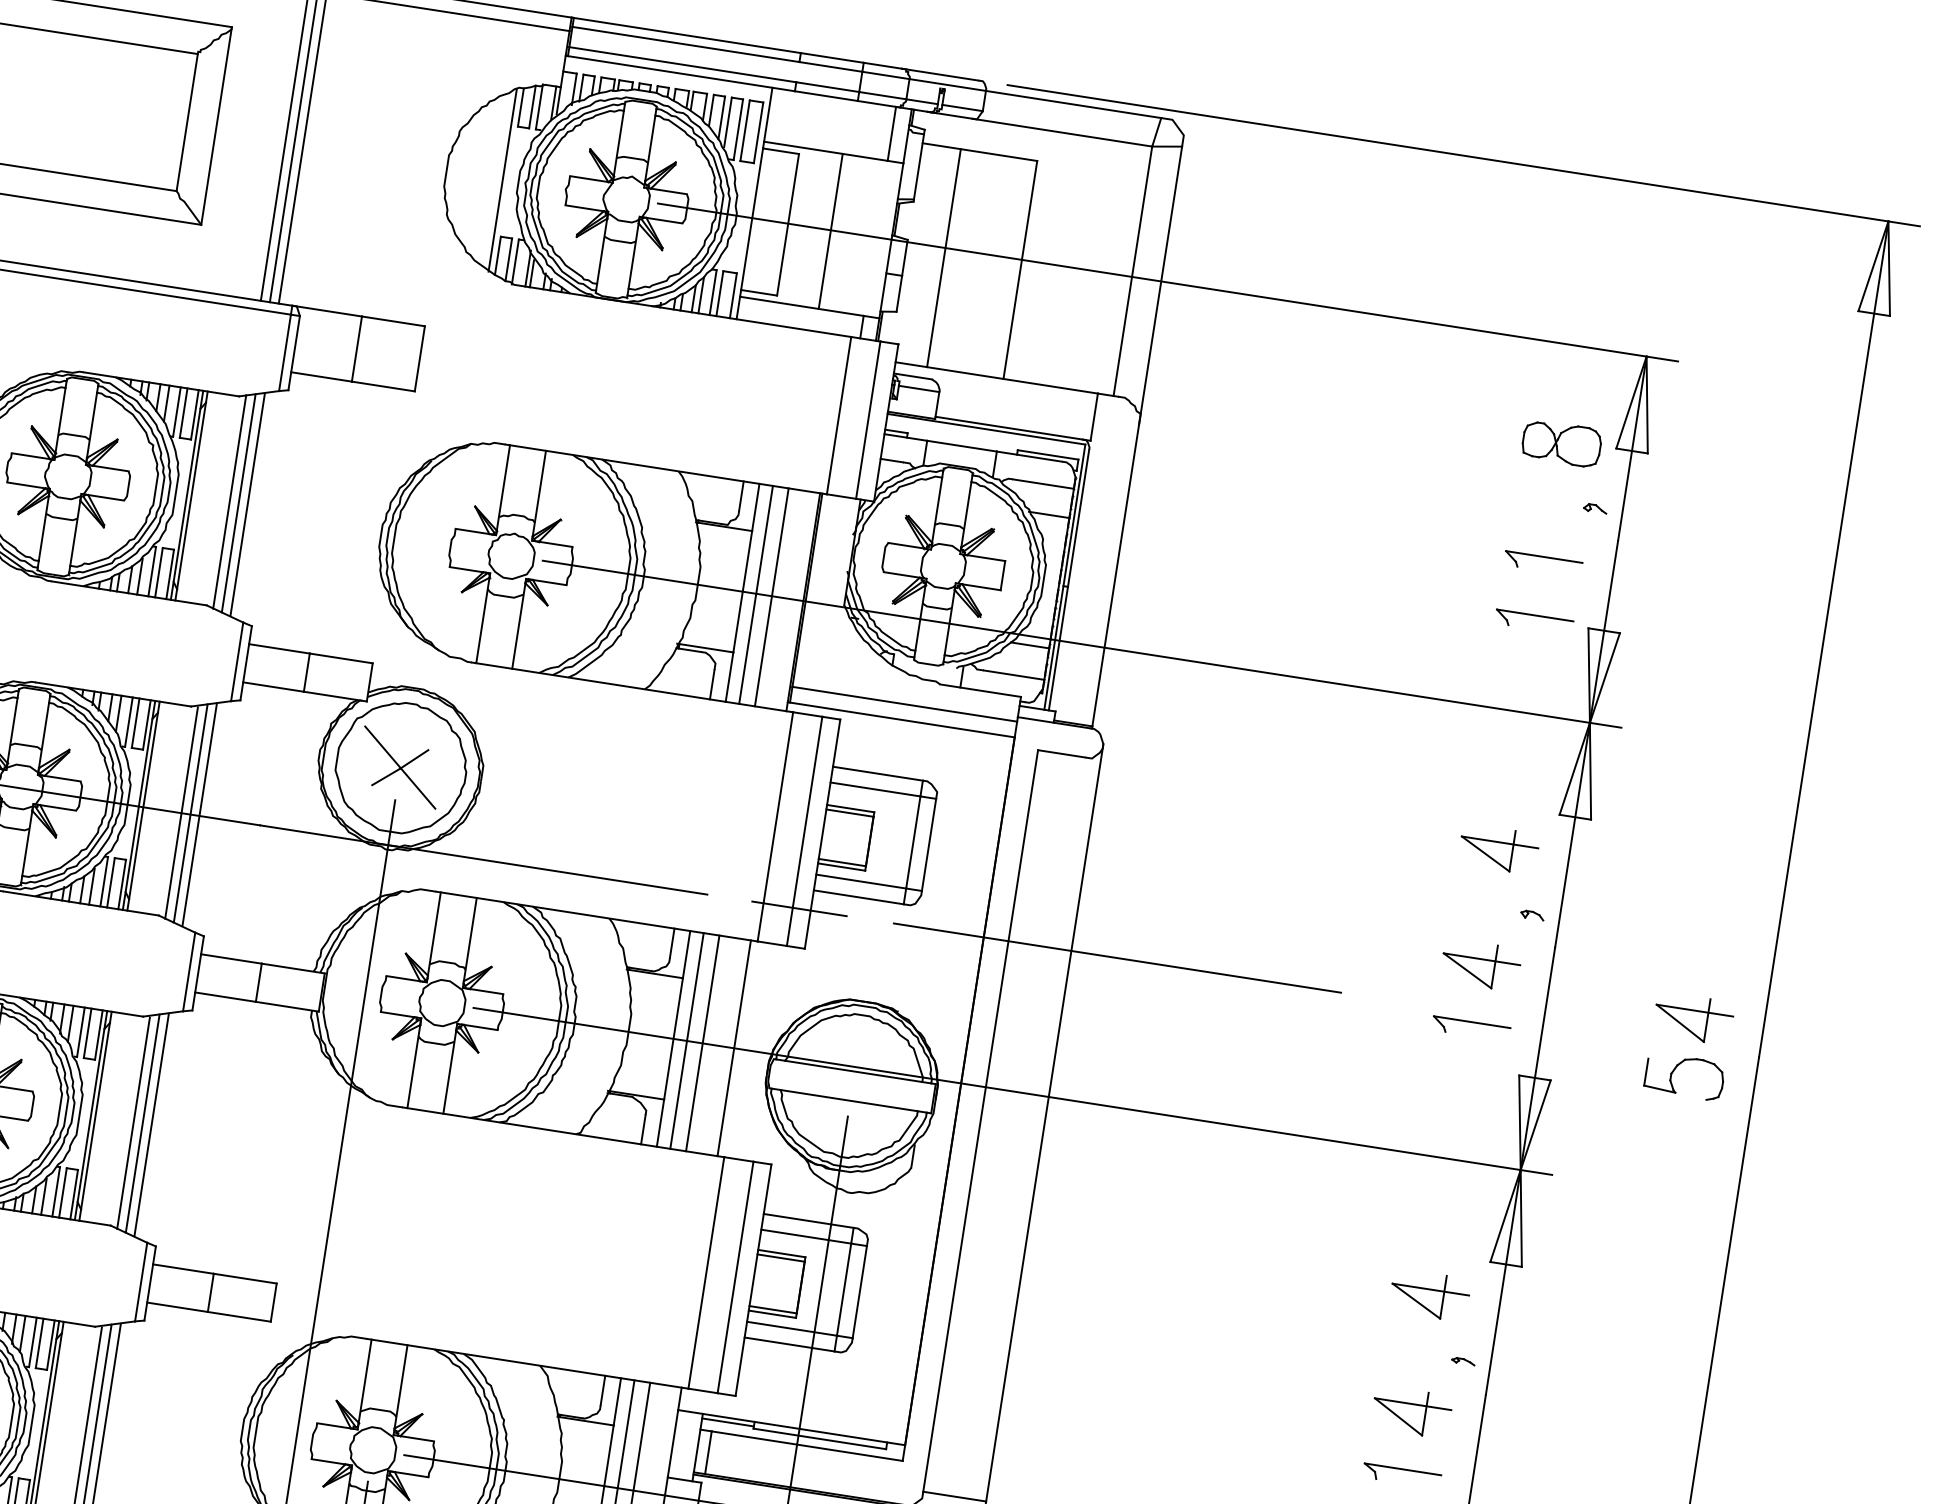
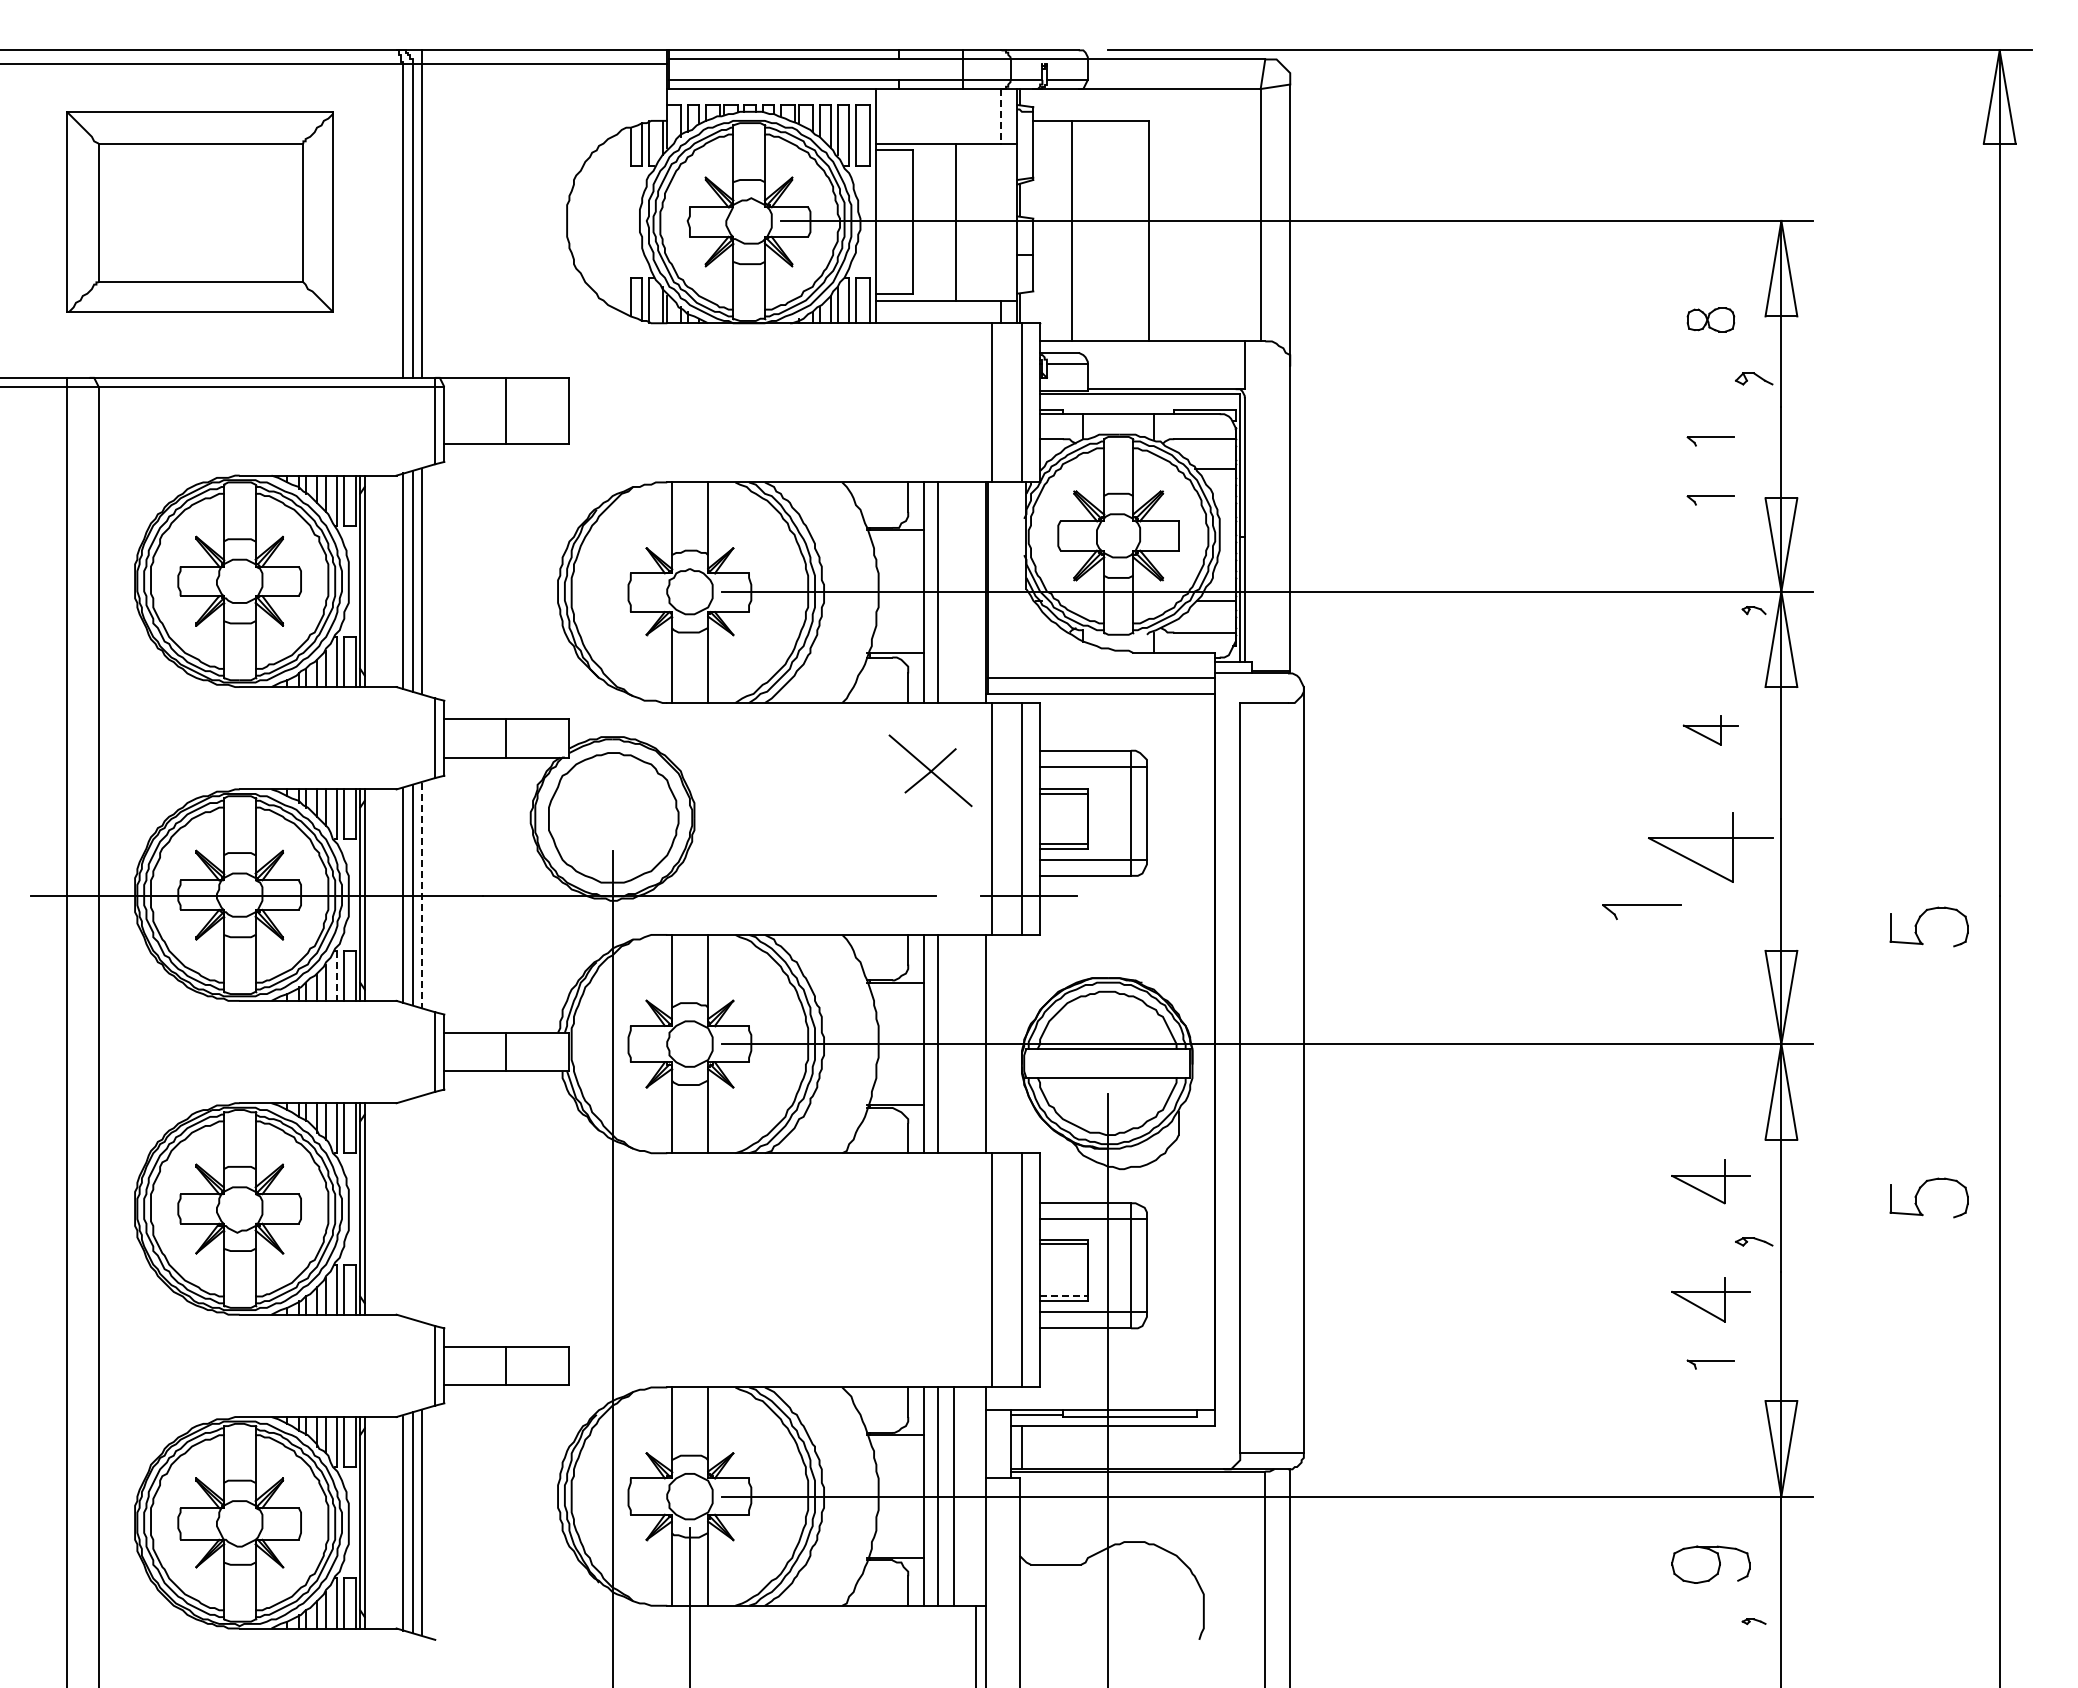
line: (891, 134) -> (1001, 116), solid -> dashed
line: (502, 180) -> (623, 221), removed
part: (1561, 443) -> (1710, 319), size x0.6
part: (1594, 508) -> (1753, 378), size x1.6
part: (1542, 563) -> (1710, 441), size x0.6
line: (771, 597) -> (953, 592), removed
part: (1533, 622) -> (1710, 500), size x0.6
part: (400, 767) -> (930, 770), moved
line: (199, 815) -> (421, 895), solid -> dashed
part: (1498, 849) -> (1710, 730), size x0.7
line: (104, 882) -> (337, 976), solid -> dashed
part: (1531, 915) -> (1753, 610), moved
line: (1117, 958) -> (1350, 896), removed
part: (1480, 964) -> (1710, 847), size x1.6
part: (1693, 1018) -> (1928, 867), removed
part: (1471, 1022) -> (1641, 905), moved
line: (702, 1042) -> (953, 1043), removed
line: (133, 1122) -> (403, 1209), removed
line: (142, 1123) -> (412, 1208), removed
line: (151, 1124) -> (421, 1208), removed
line: (772, 1309) -> (1063, 1296), solid -> dashed
part: (1633, 1338) -> (1918, 1193), added
part: (1462, 1360) -> (1753, 1241), size x1.6
part: (1401, 1475) -> (1710, 1364), size x0.6

